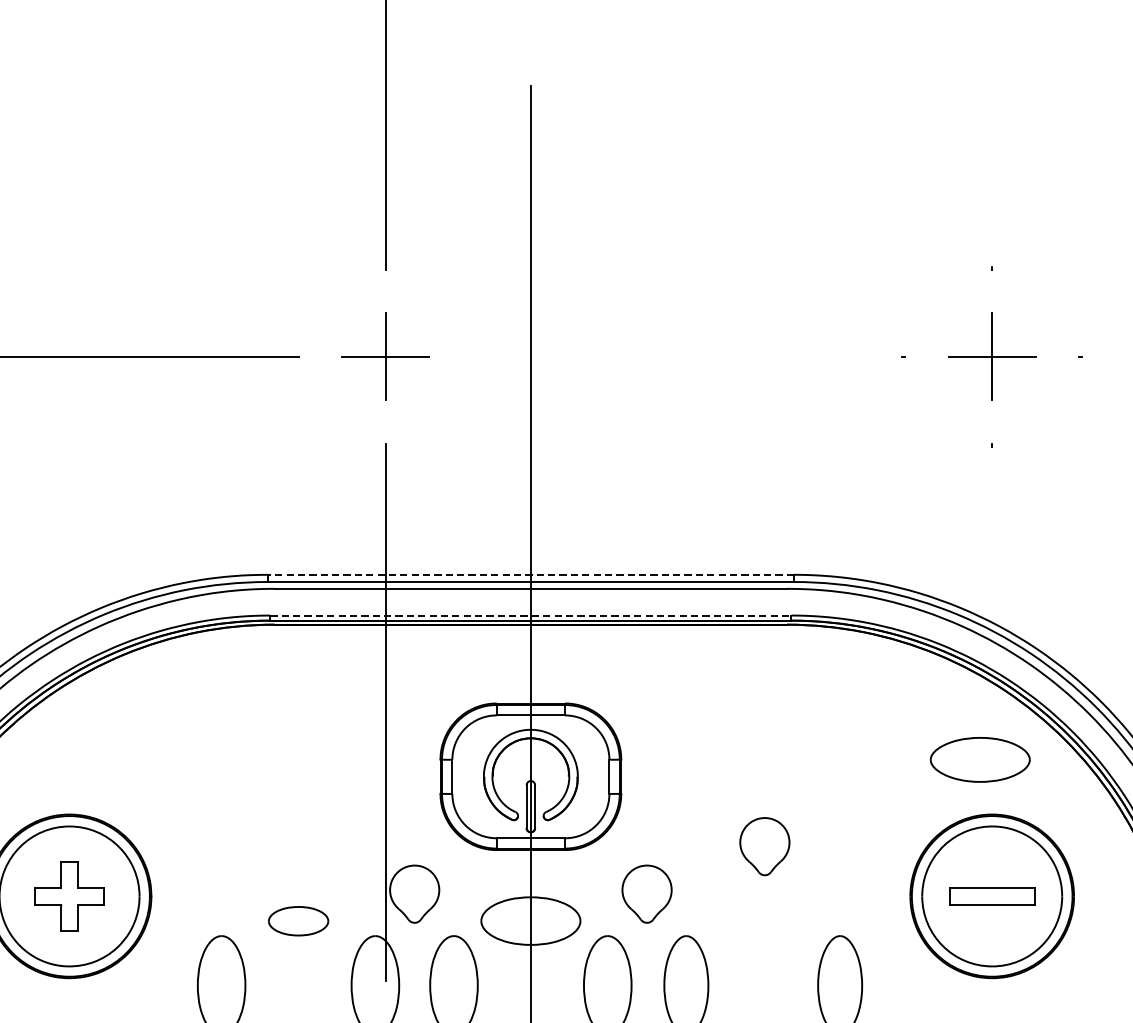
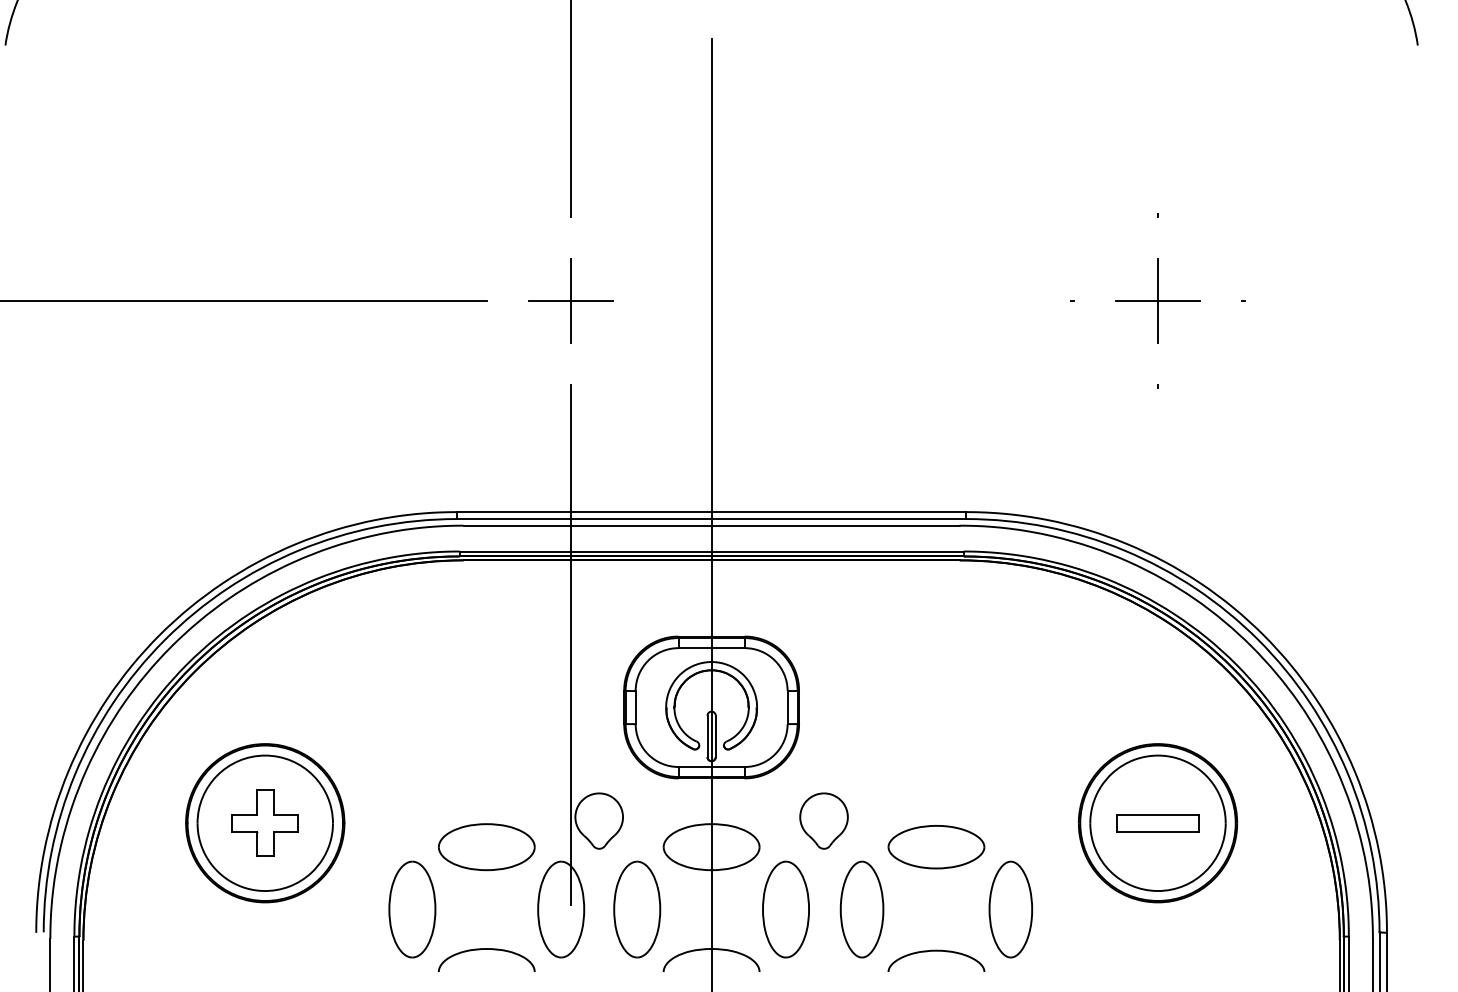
line: (530, 575) -> (711, 512), dashed -> solid
line: (531, 615) -> (712, 551), dashed -> solid
part: (980, 760) -> (936, 847), moved
part: (764, 846) -> (937, 774), removed
part: (298, 921) -> (486, 847), size x1.67

